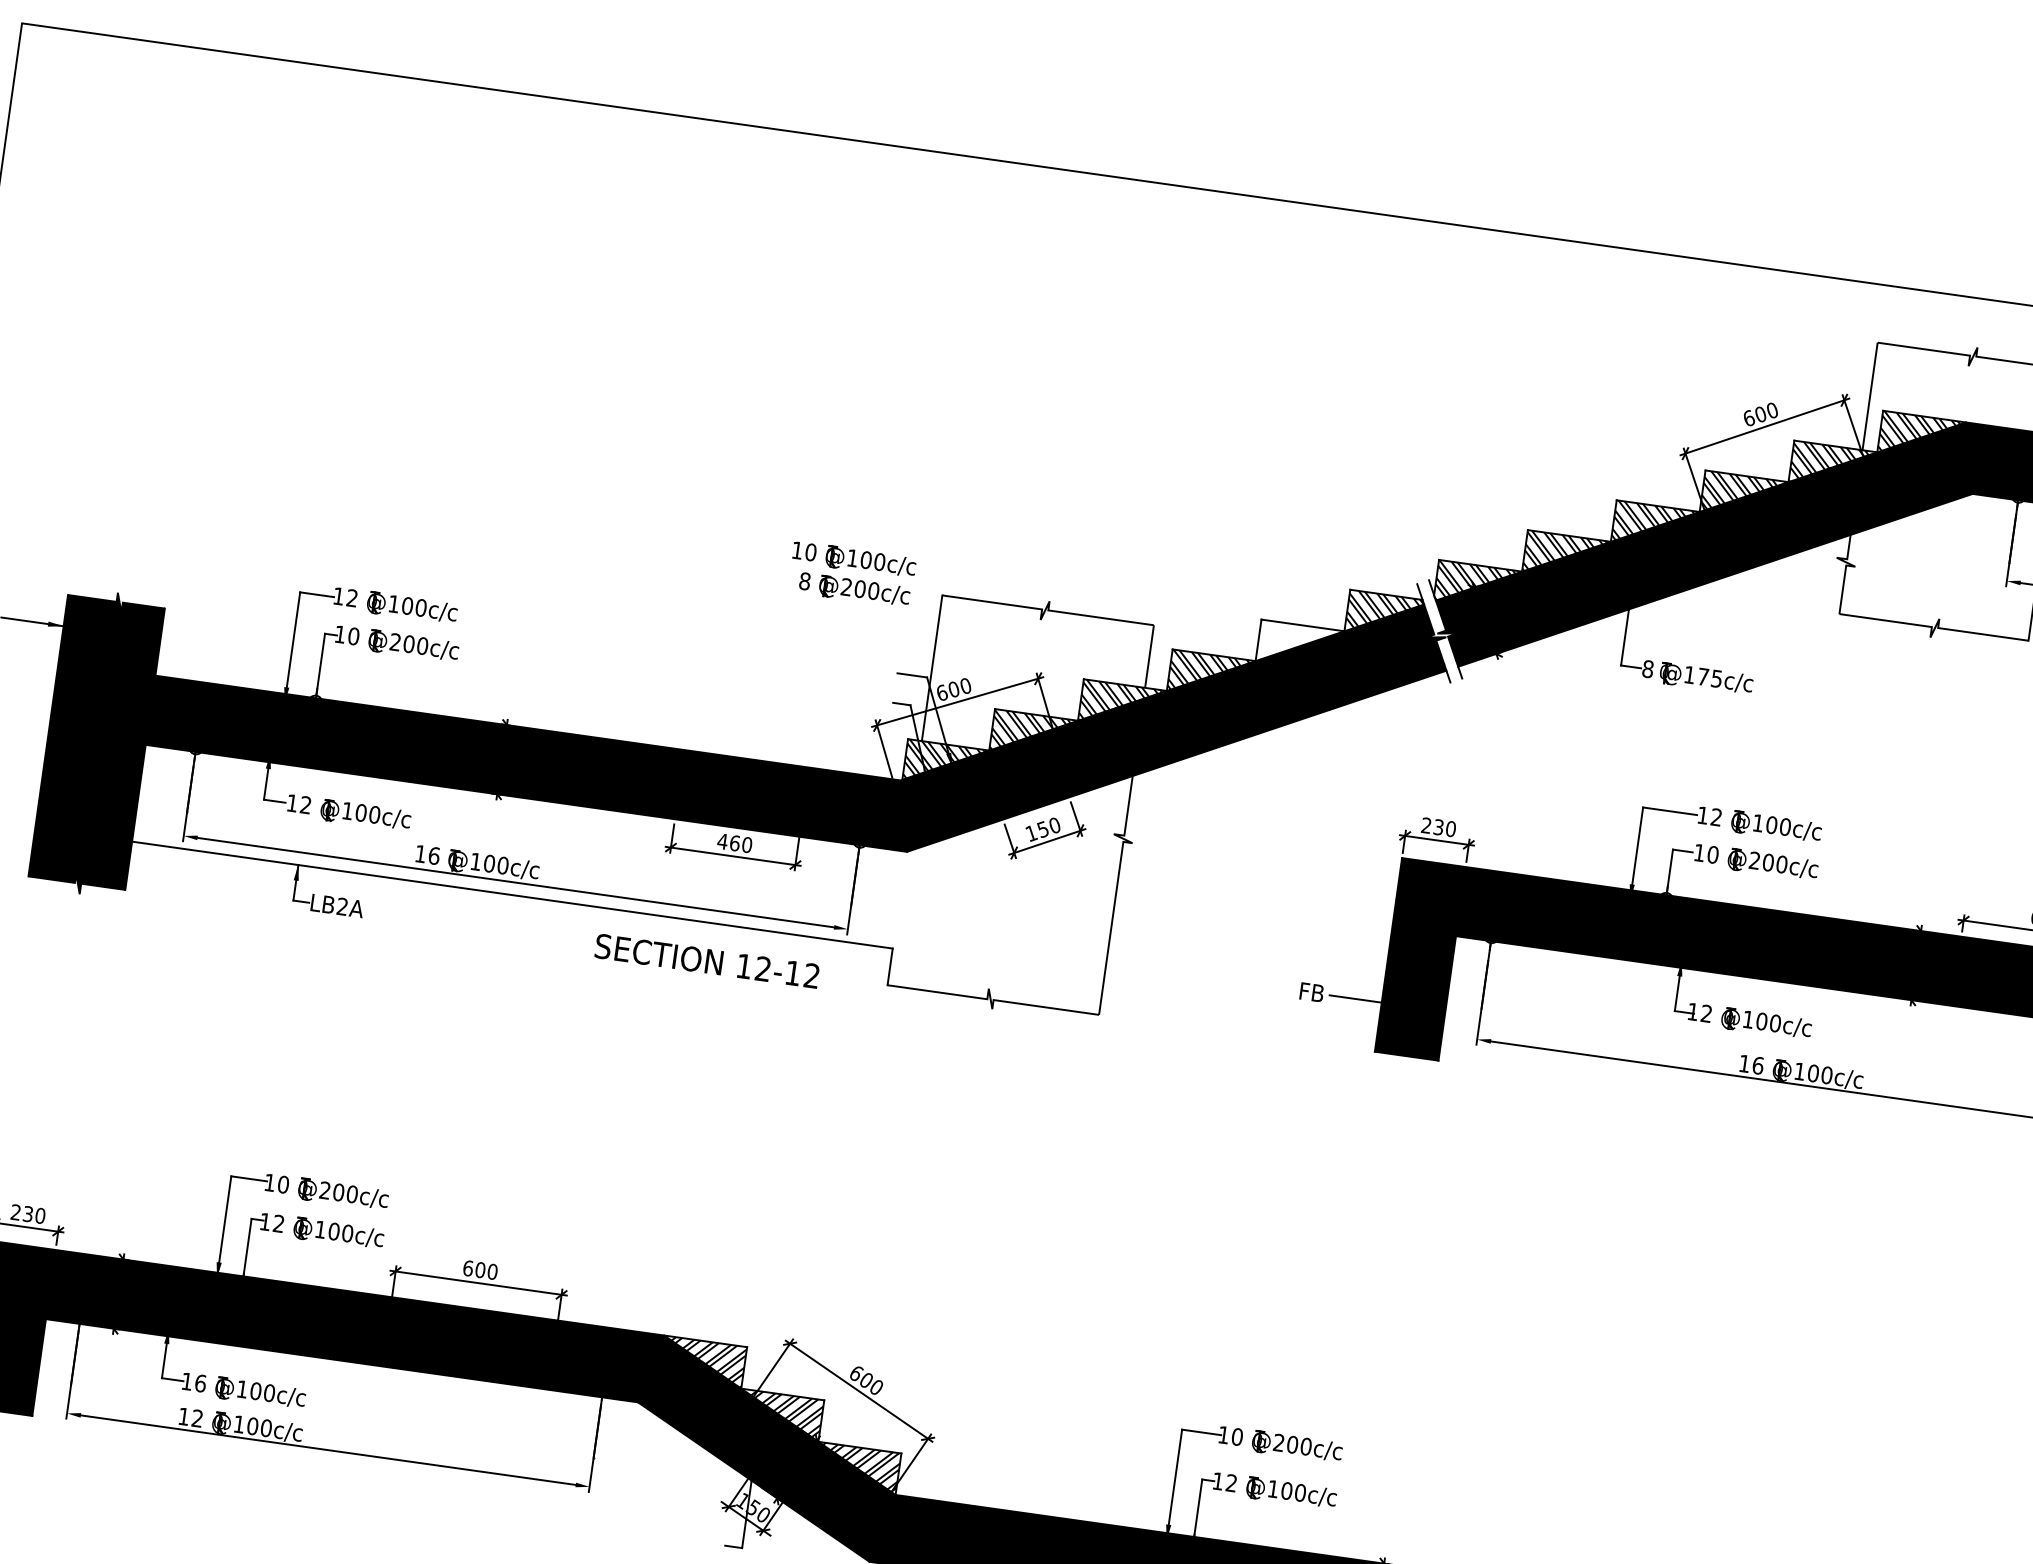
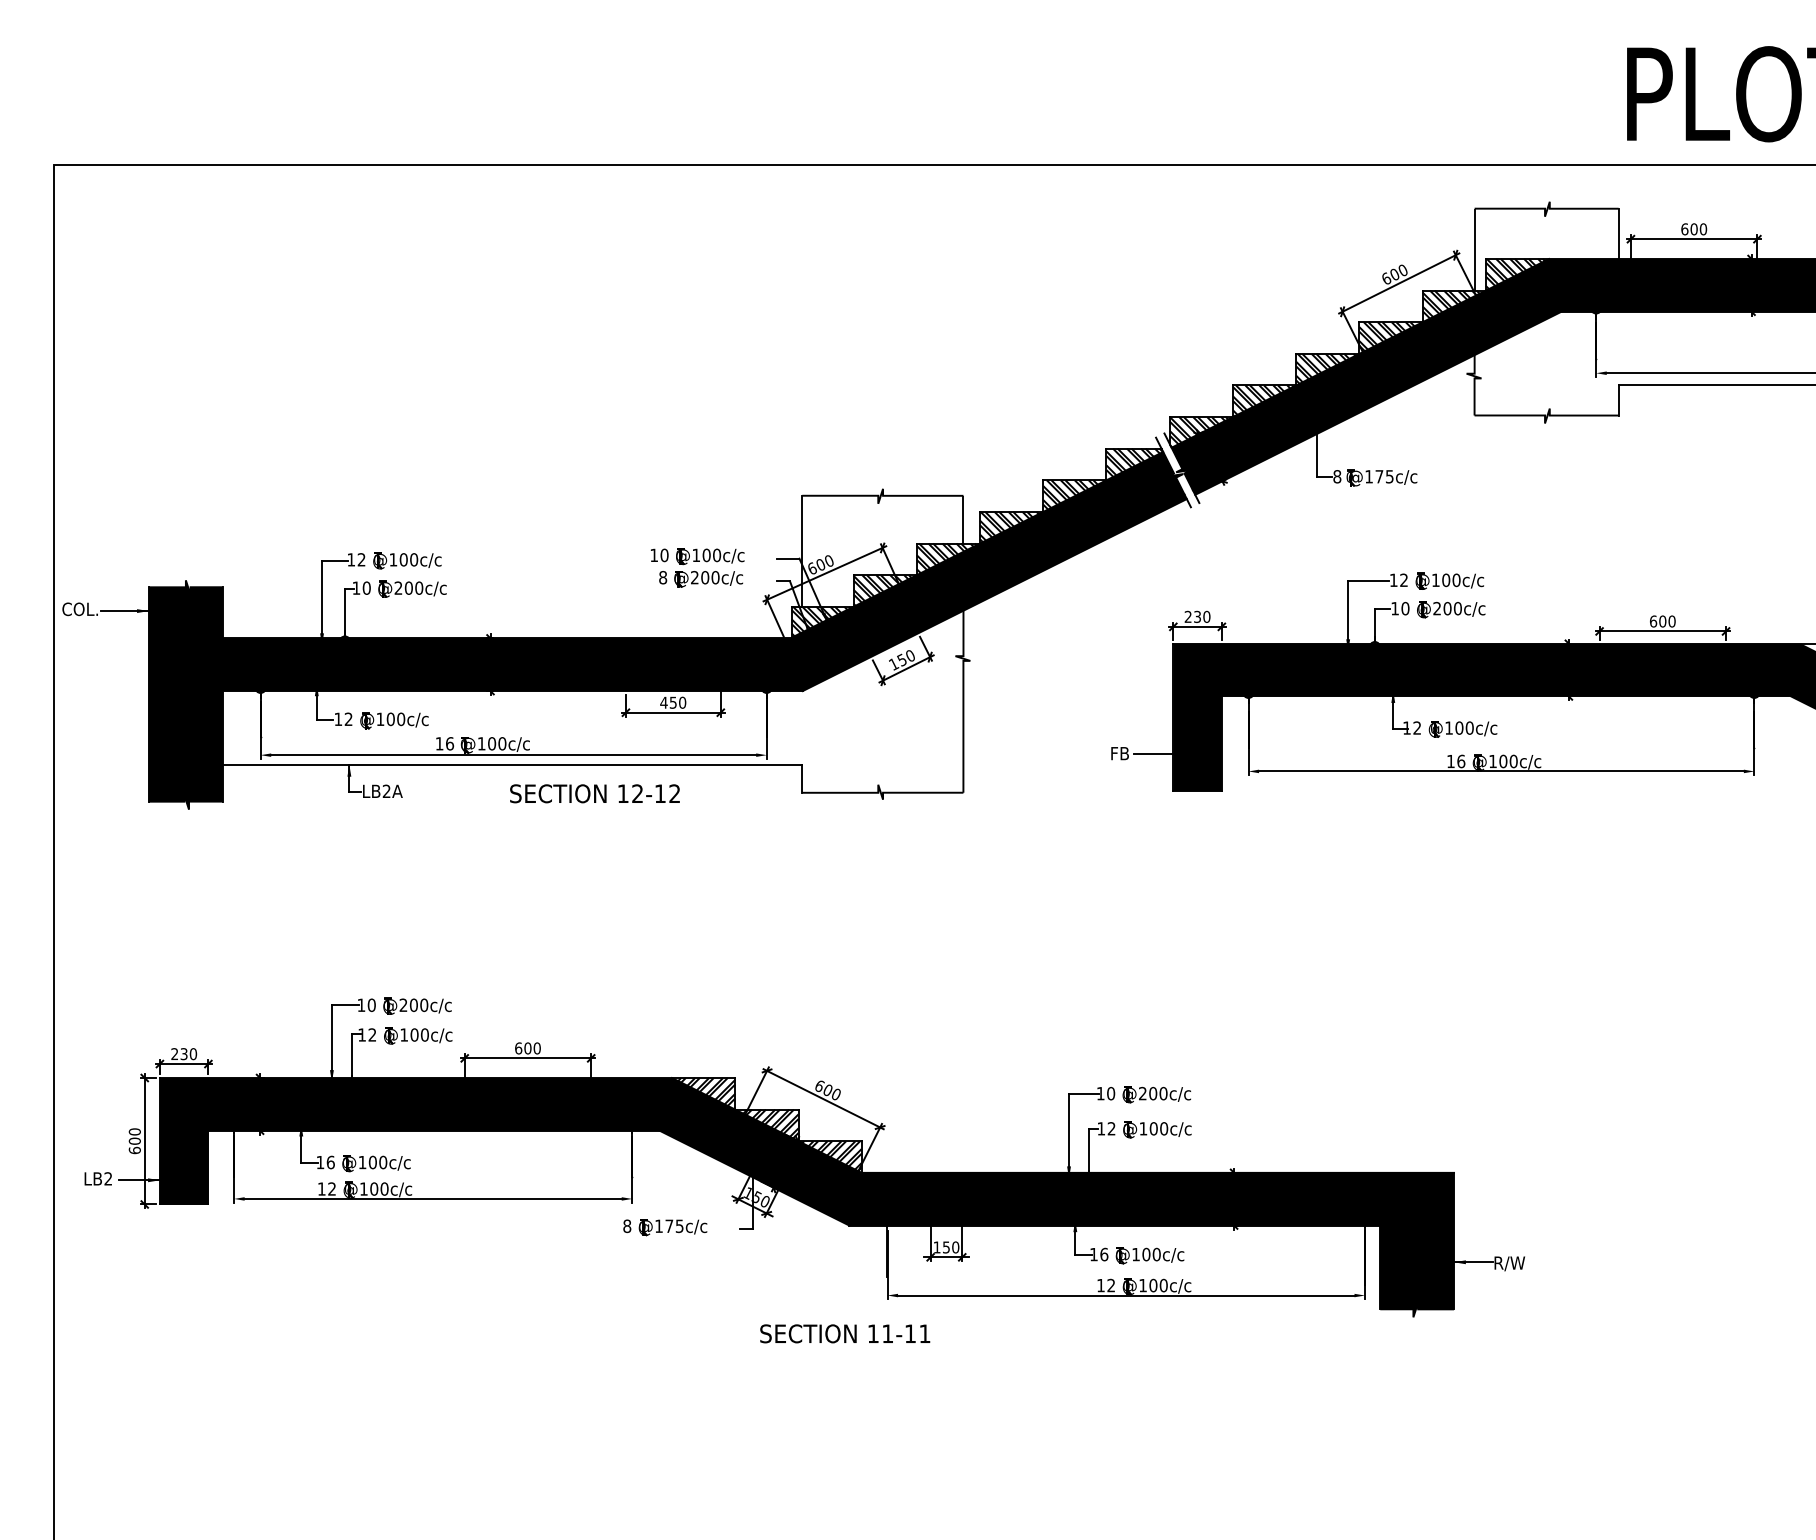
part: (851, 574) -> (697, 567), moved
hatch: (1298, 643) -> (1073, 494), added
text: (733, 842) -> (672, 702), 460 -> 450
text: (706, 960) -> (594, 793), moved
part: (627, 1530) -> (665, 1227), added

